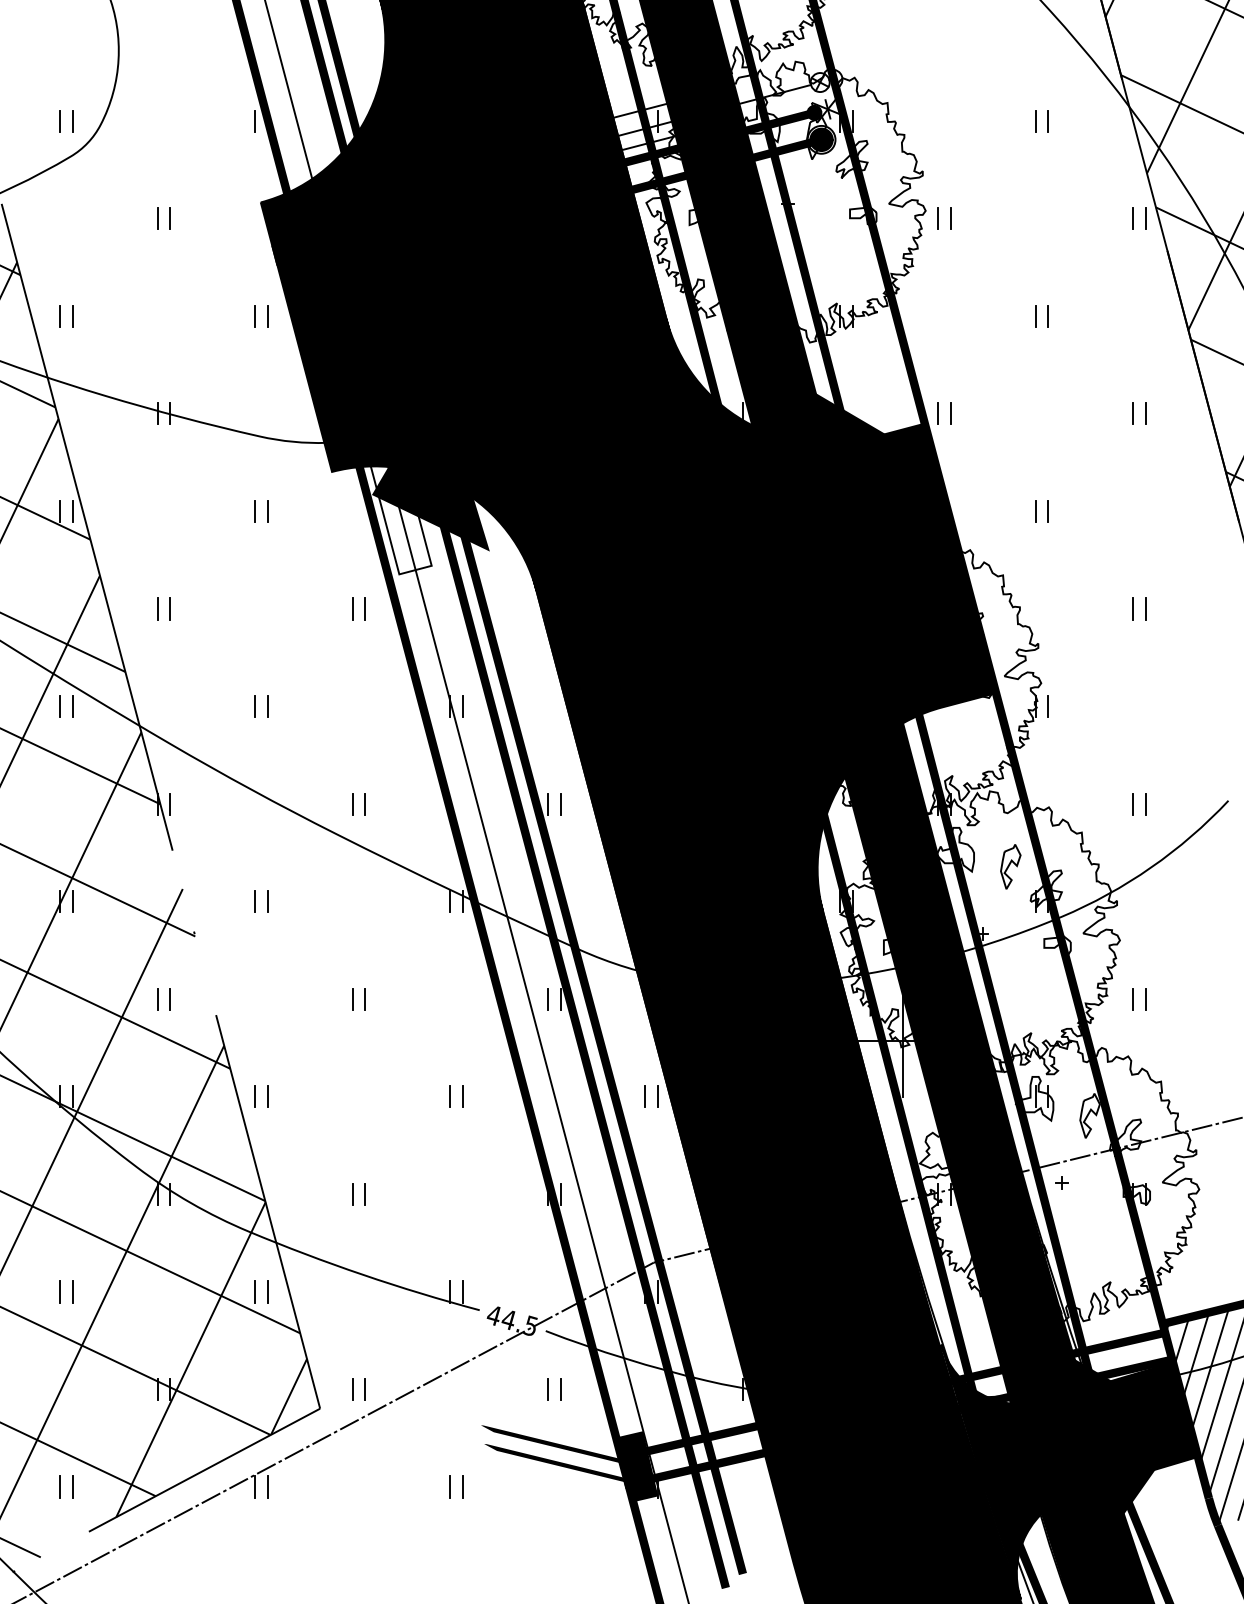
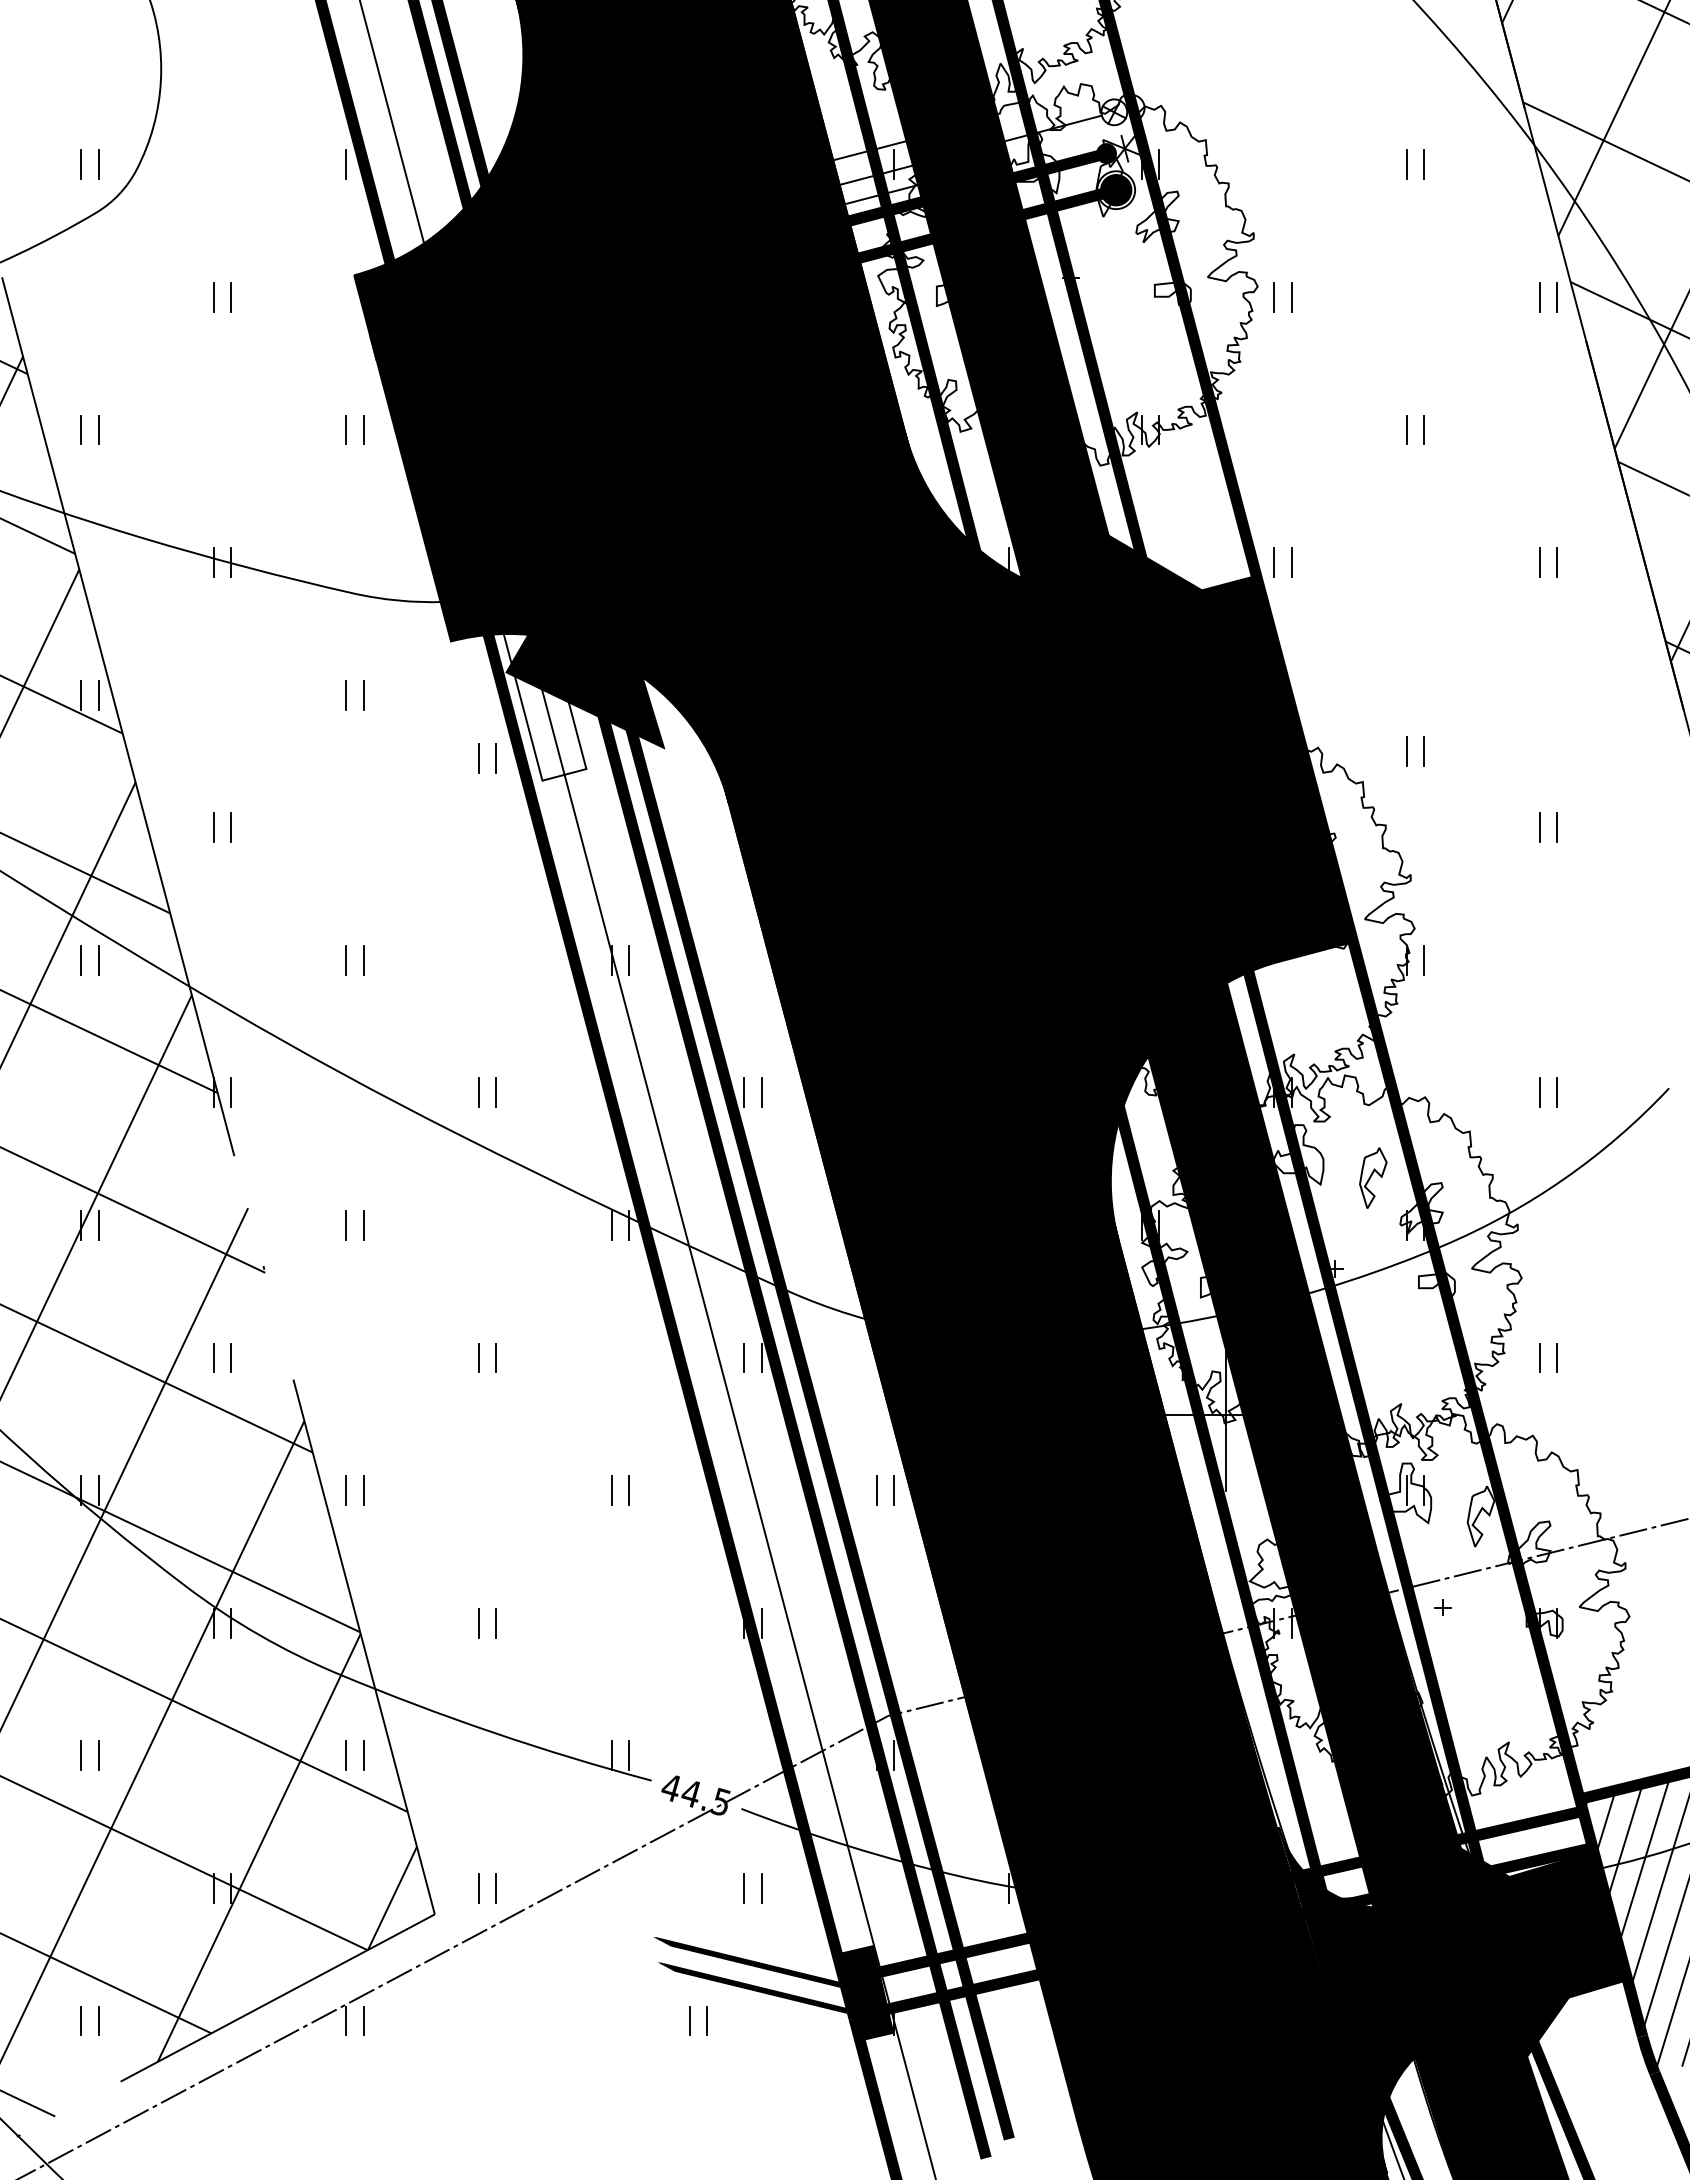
part: (1035, 511) -> (1407, 751), moved
part: (353, 608) -> (479, 758), moved
part: (450, 1486) -> (690, 2020), moved

